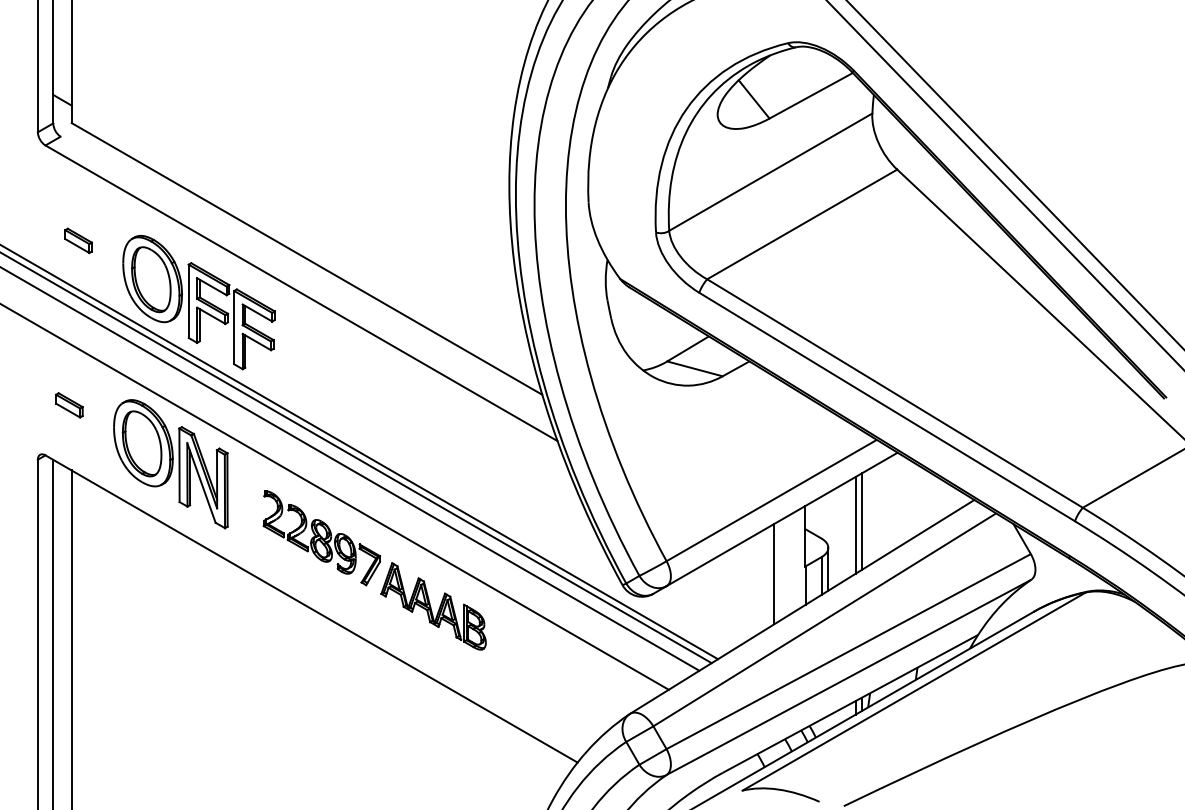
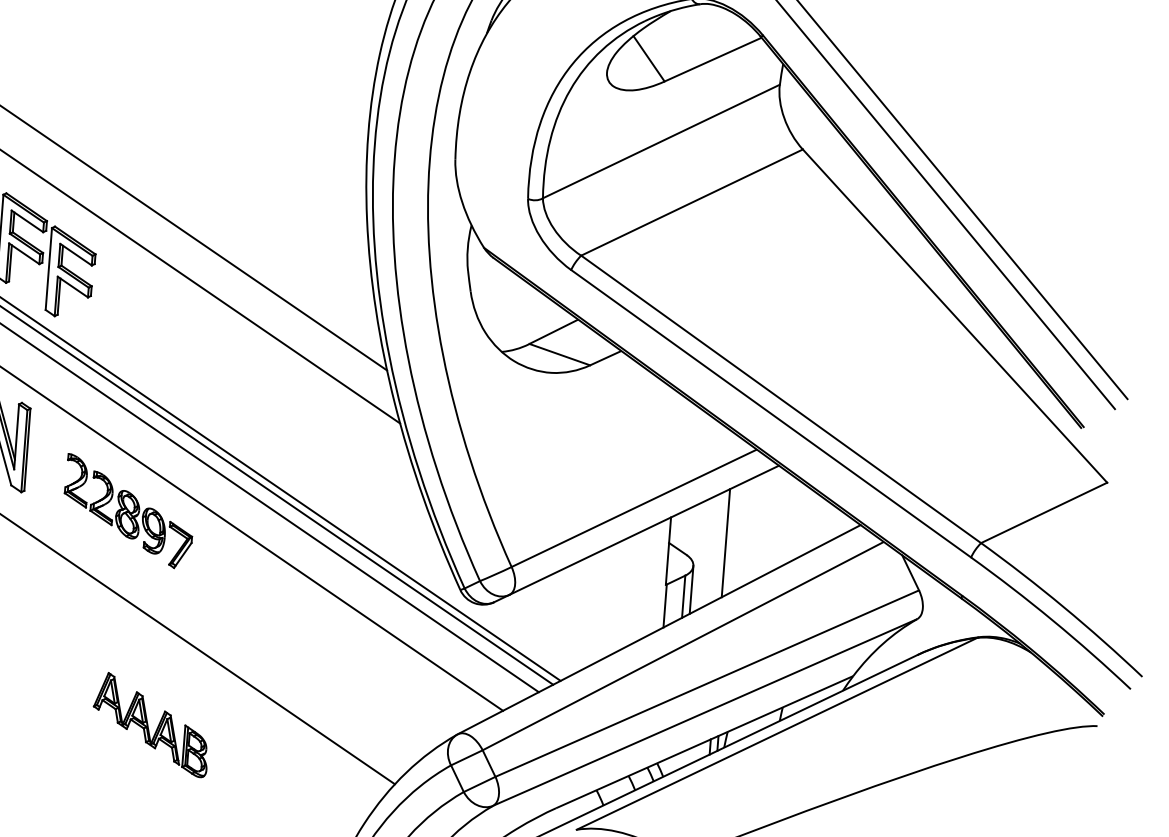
line: (862, 521) -> (733, 539), removed
line: (774, 574) -> (630, 591), removed
part: (433, 606) -> (151, 724), moved

